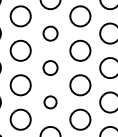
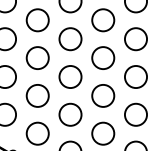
circle: (50, 33) -> (70, 39), size x1.43
circle: (50, 67) -> (70, 76), size x1.43
circle: (50, 102) -> (70, 114), size x1.67

